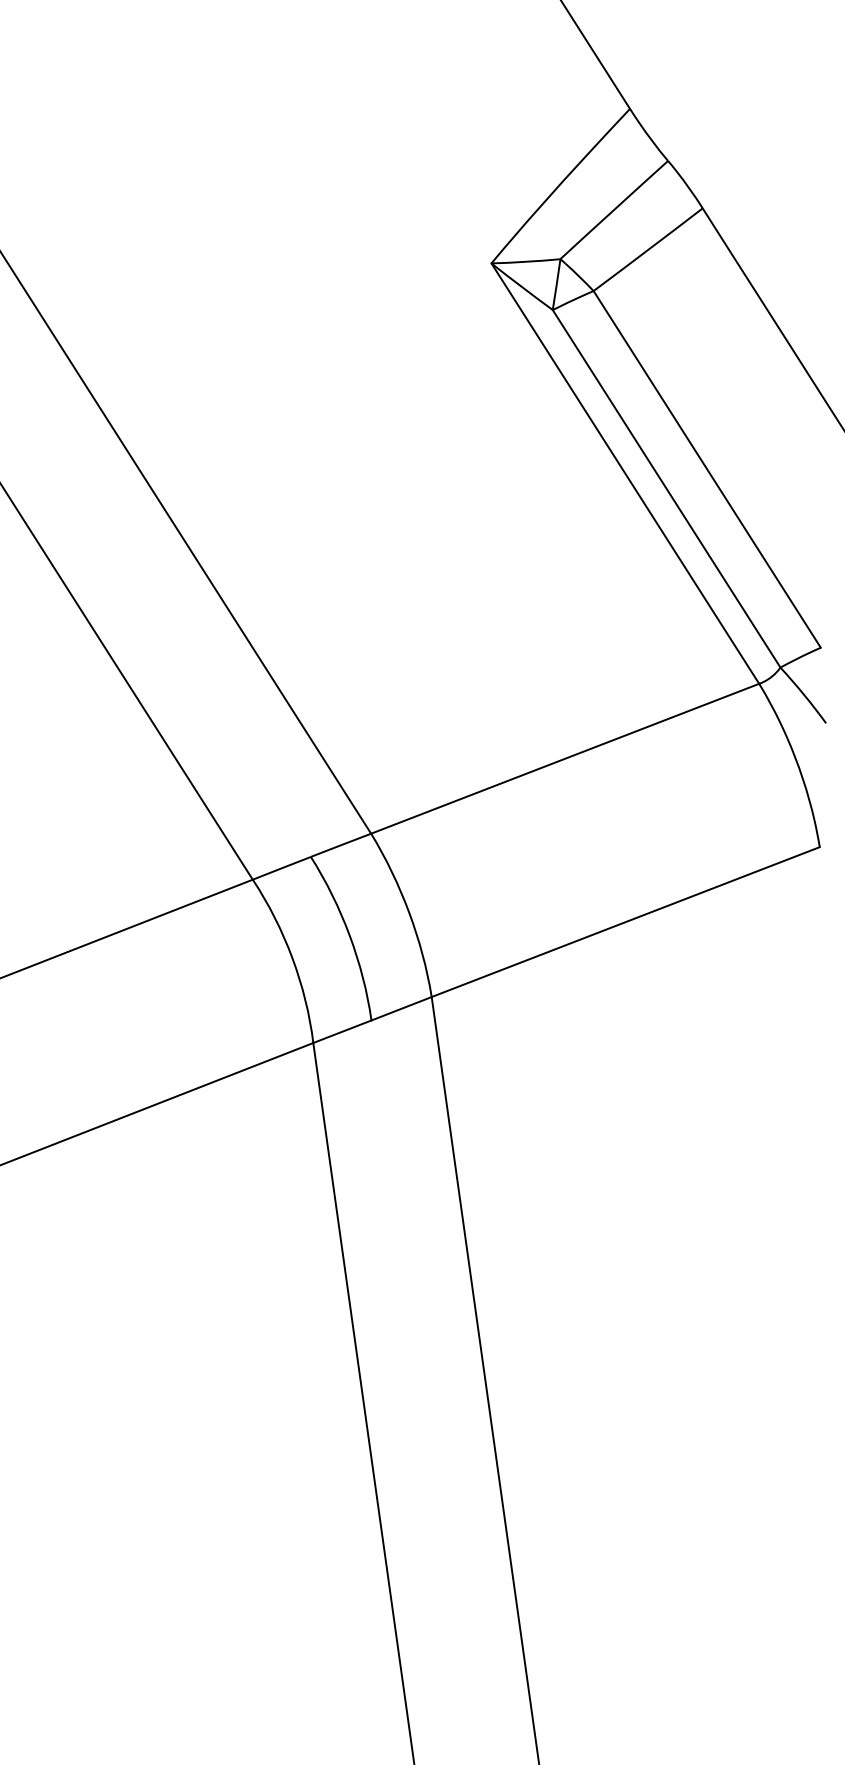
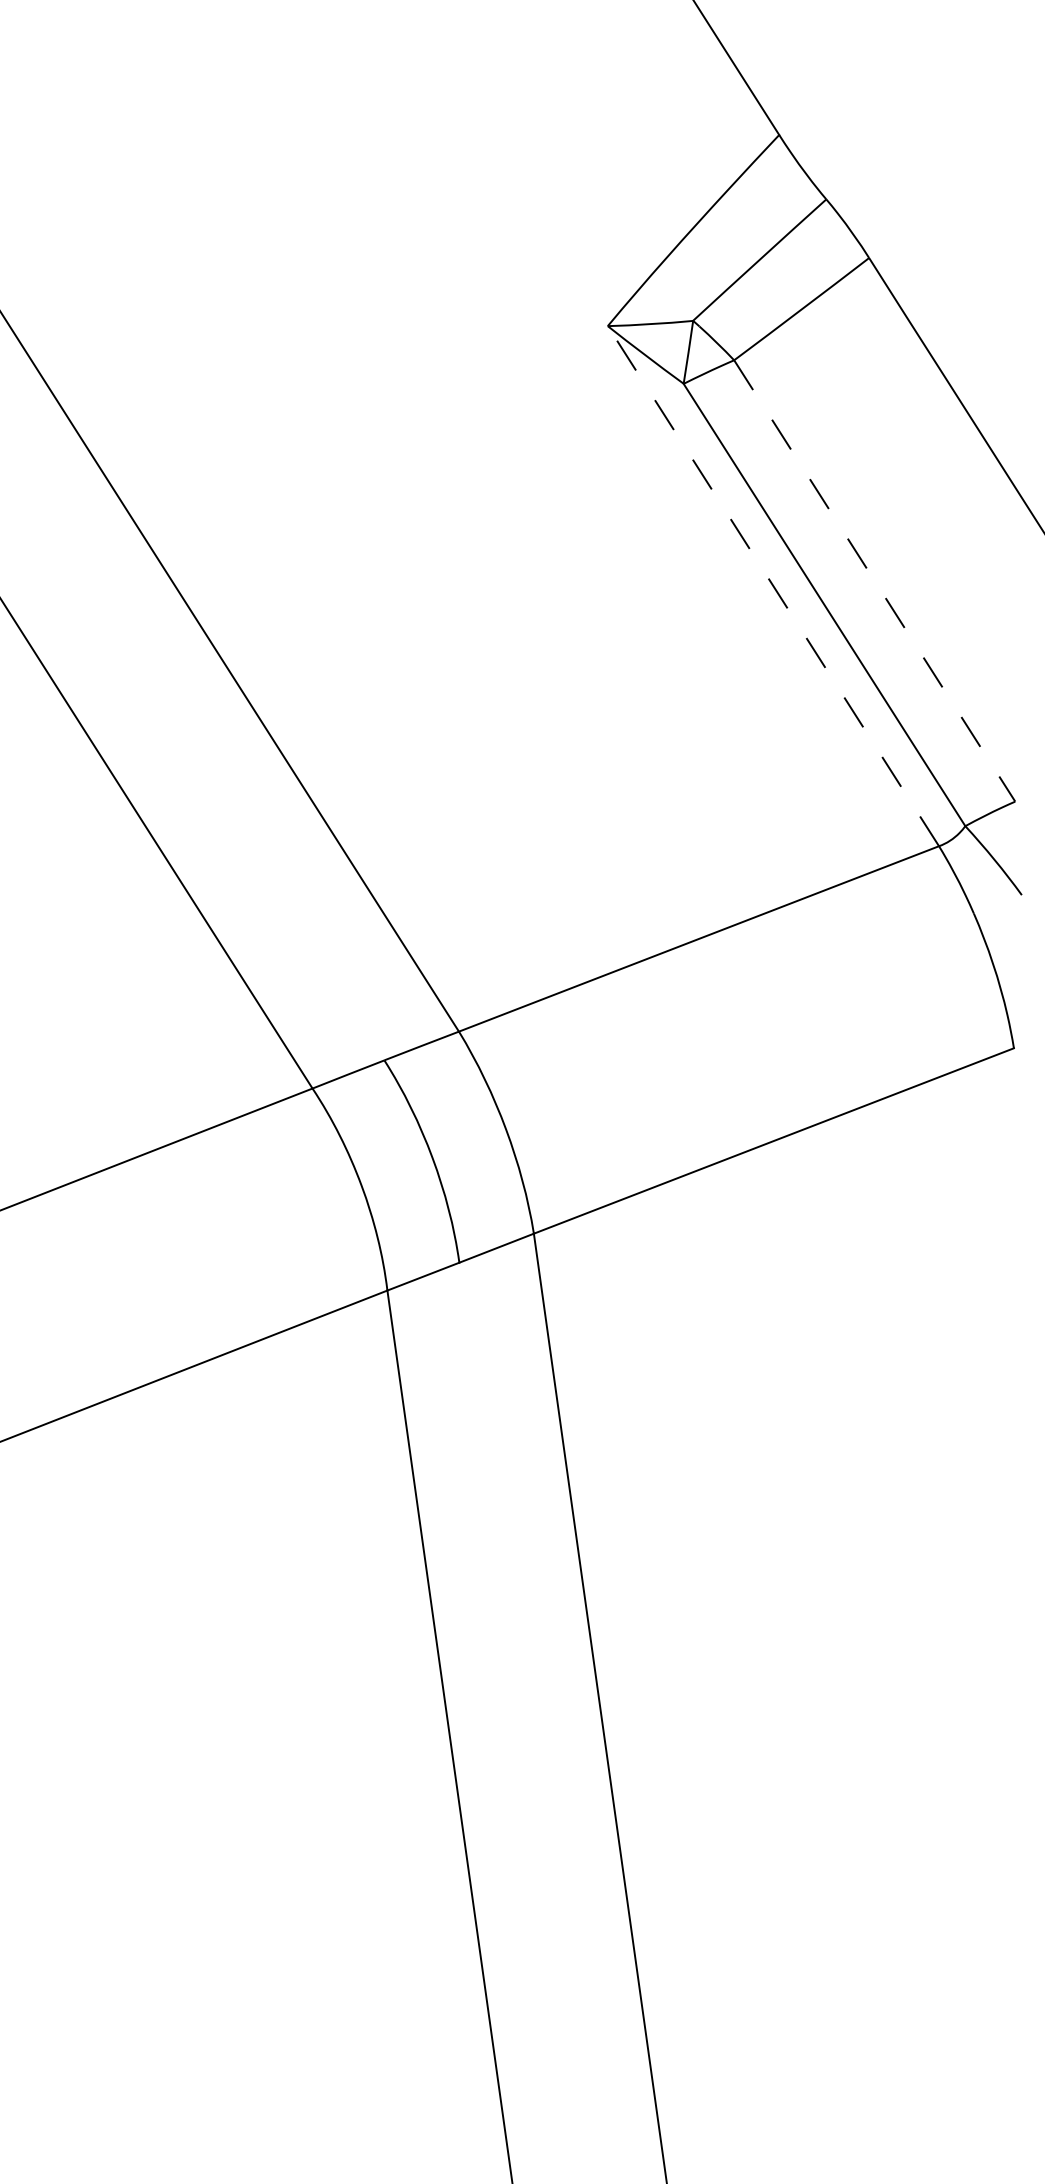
line: (707, 469) -> (875, 581), solid -> dashed
line: (625, 473) -> (773, 586), solid -> dashed

